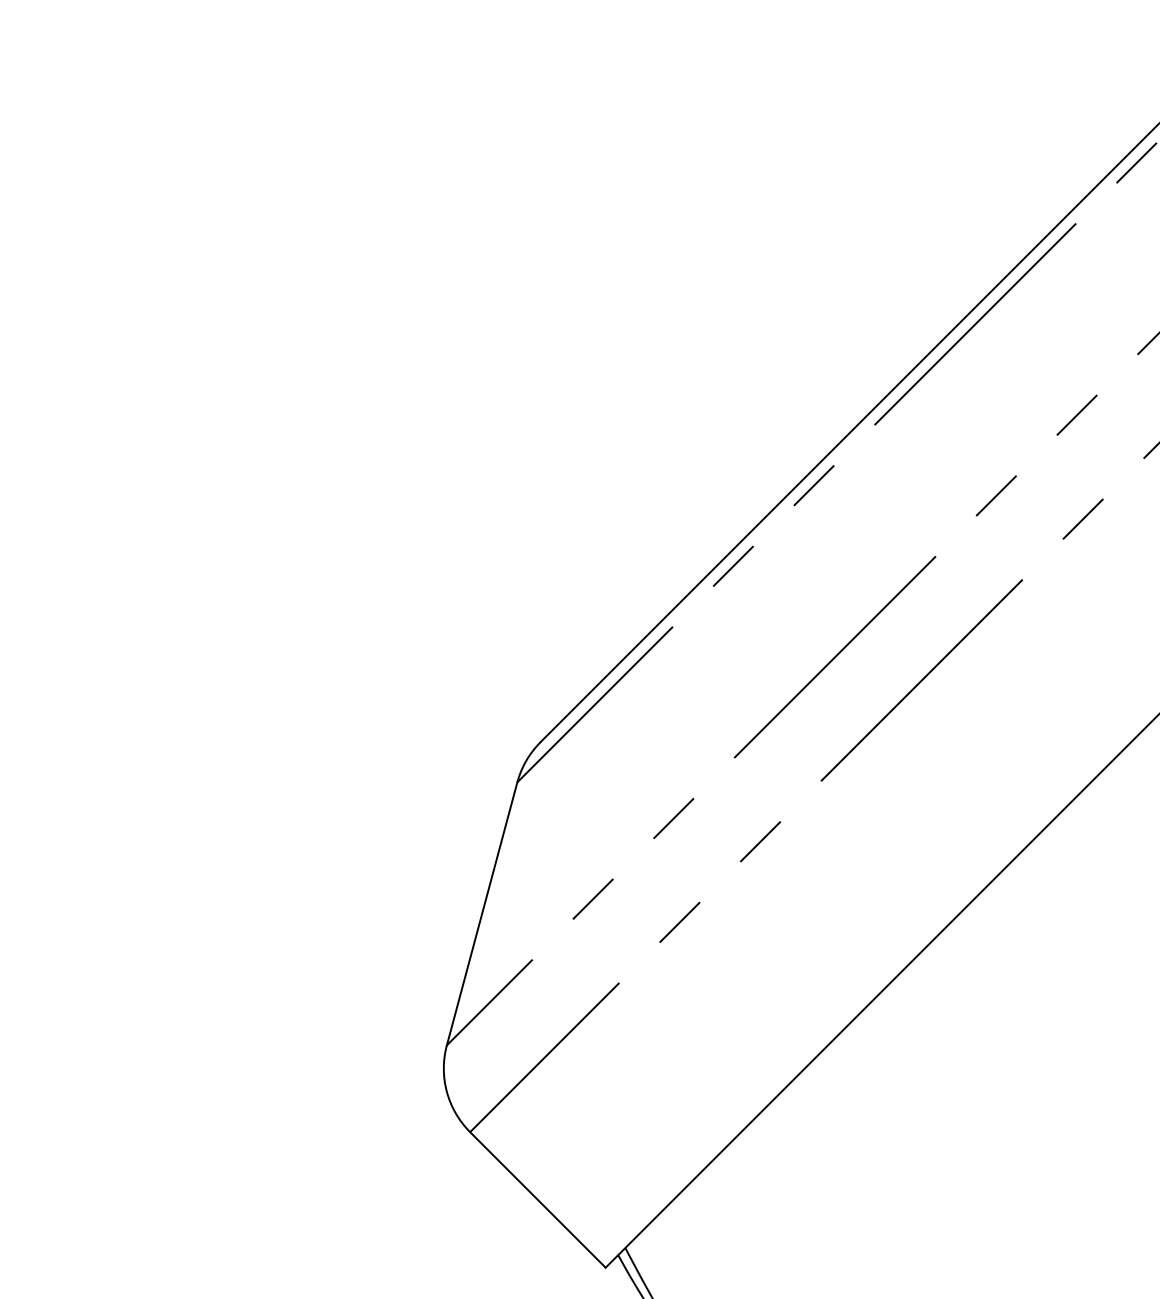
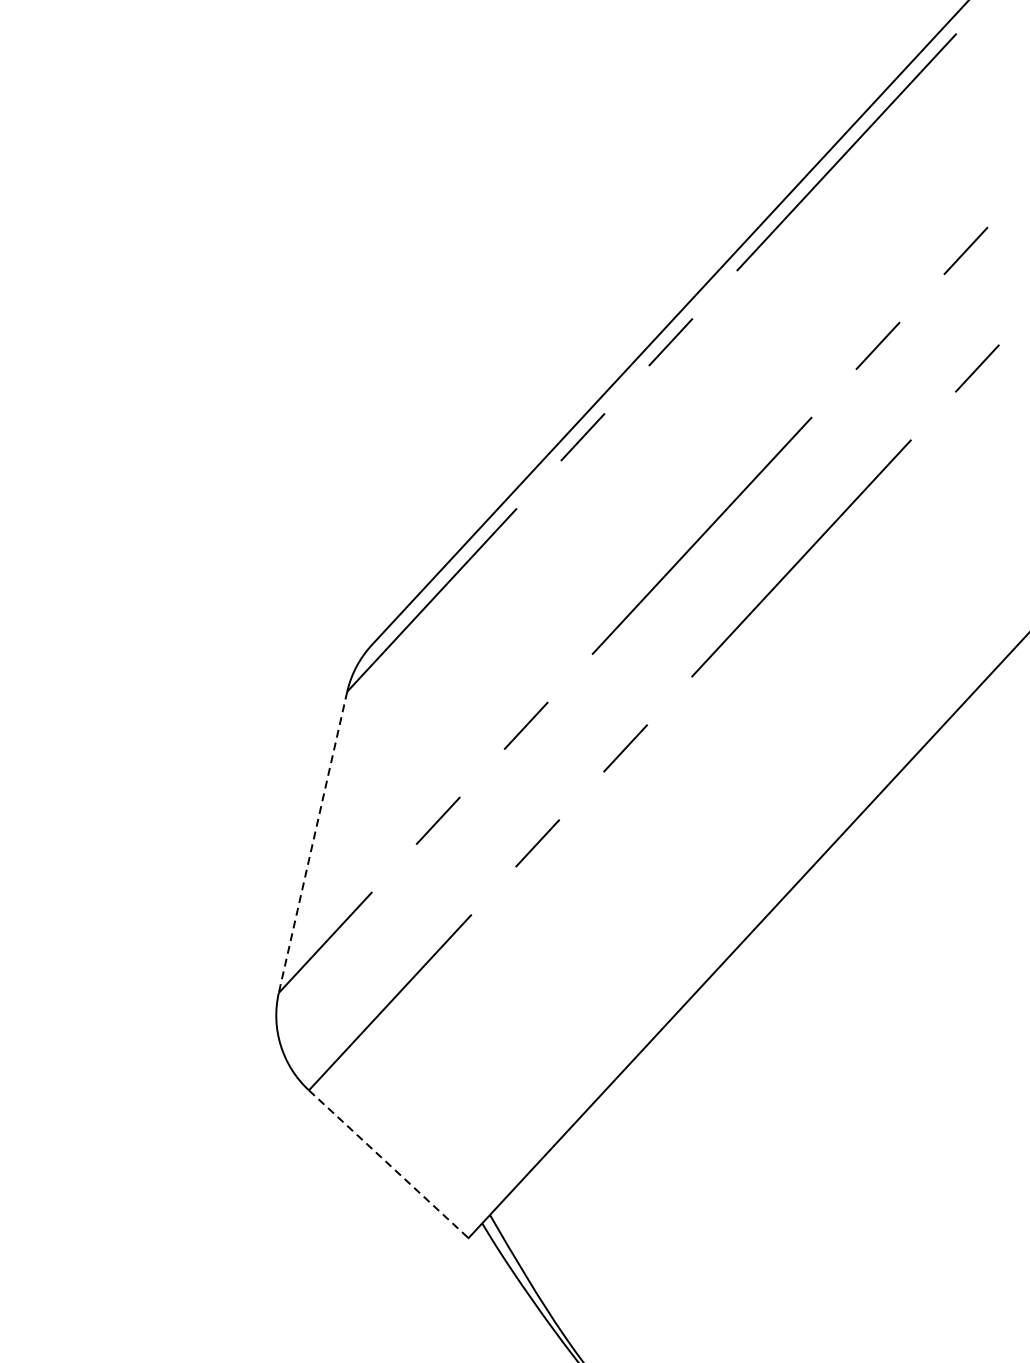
line: (481, 914) -> (312, 843), solid -> dashed
line: (537, 1199) -> (388, 1163), solid -> dashed

